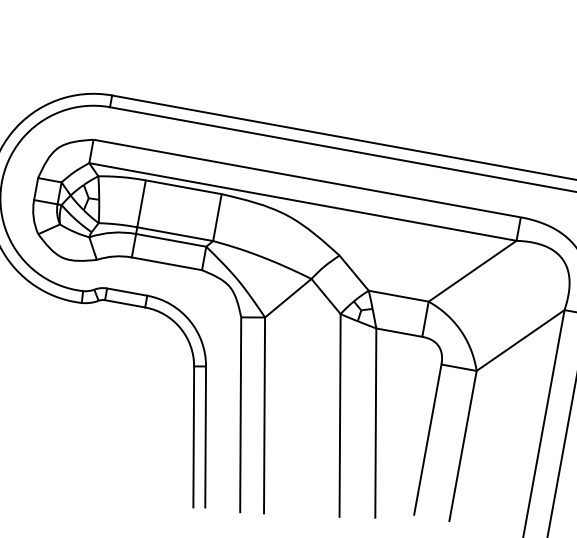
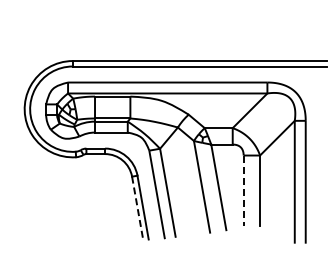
line: (192, 438) -> (137, 209), solid -> dashed
line: (427, 441) -> (243, 191), solid -> dashed

